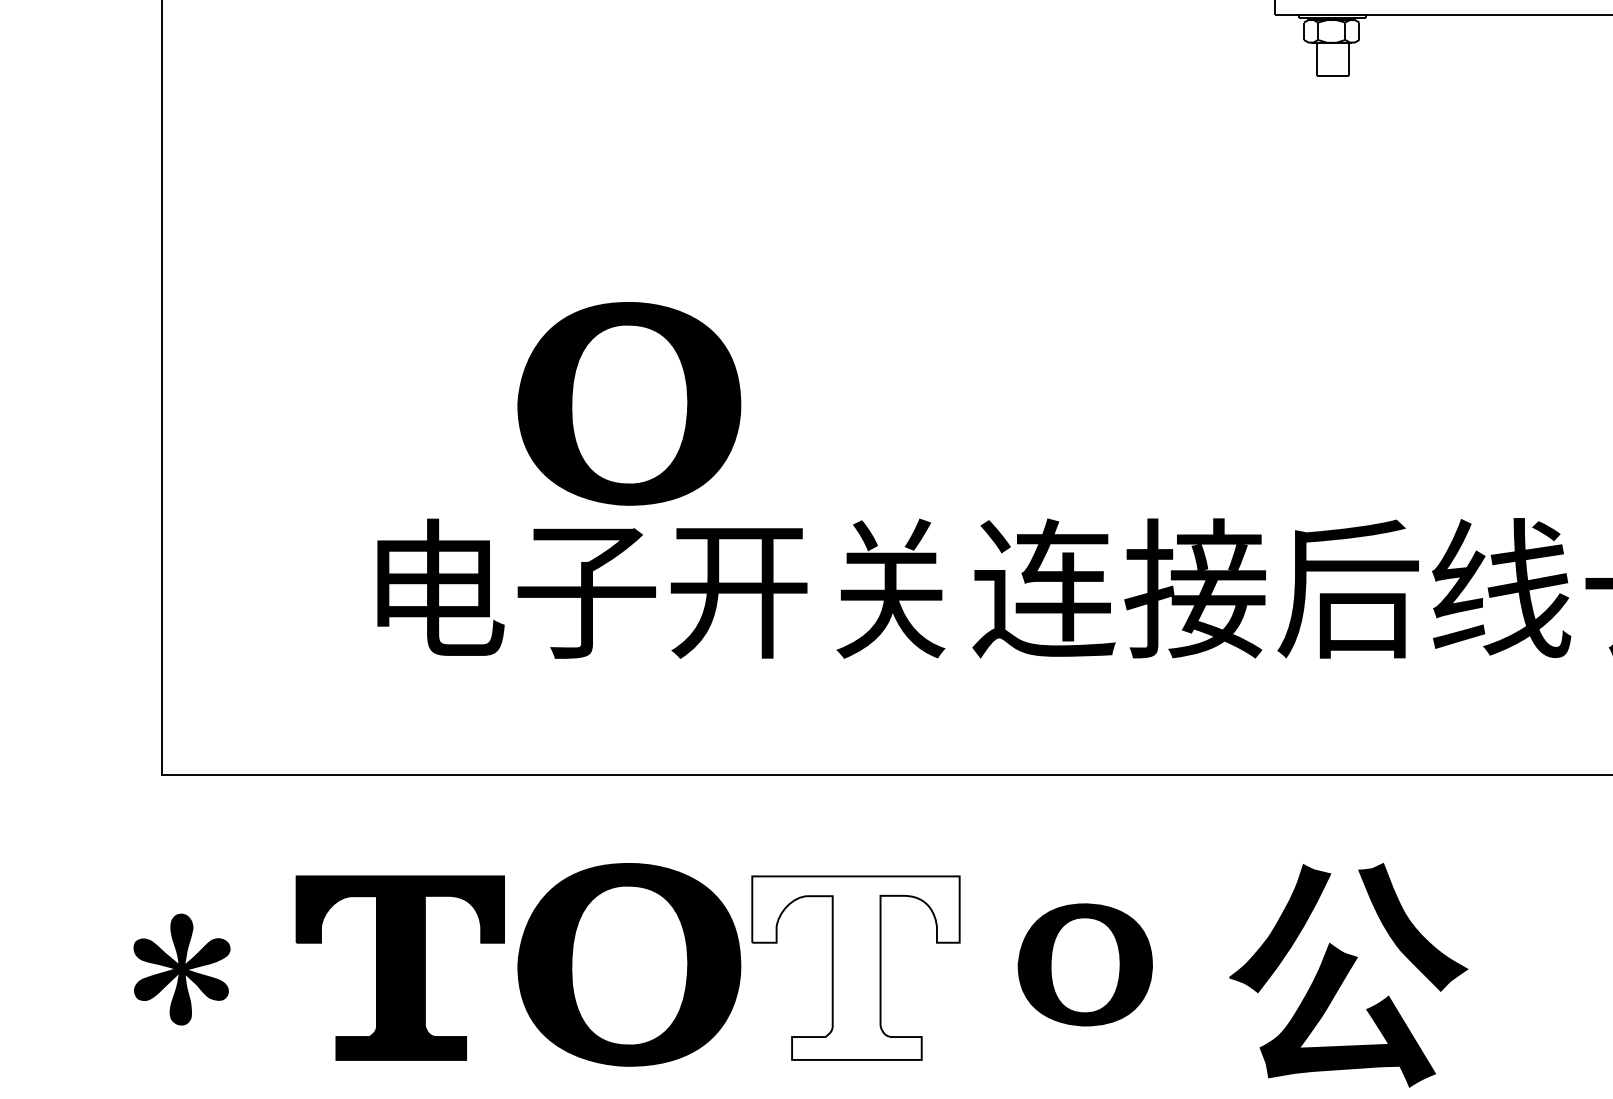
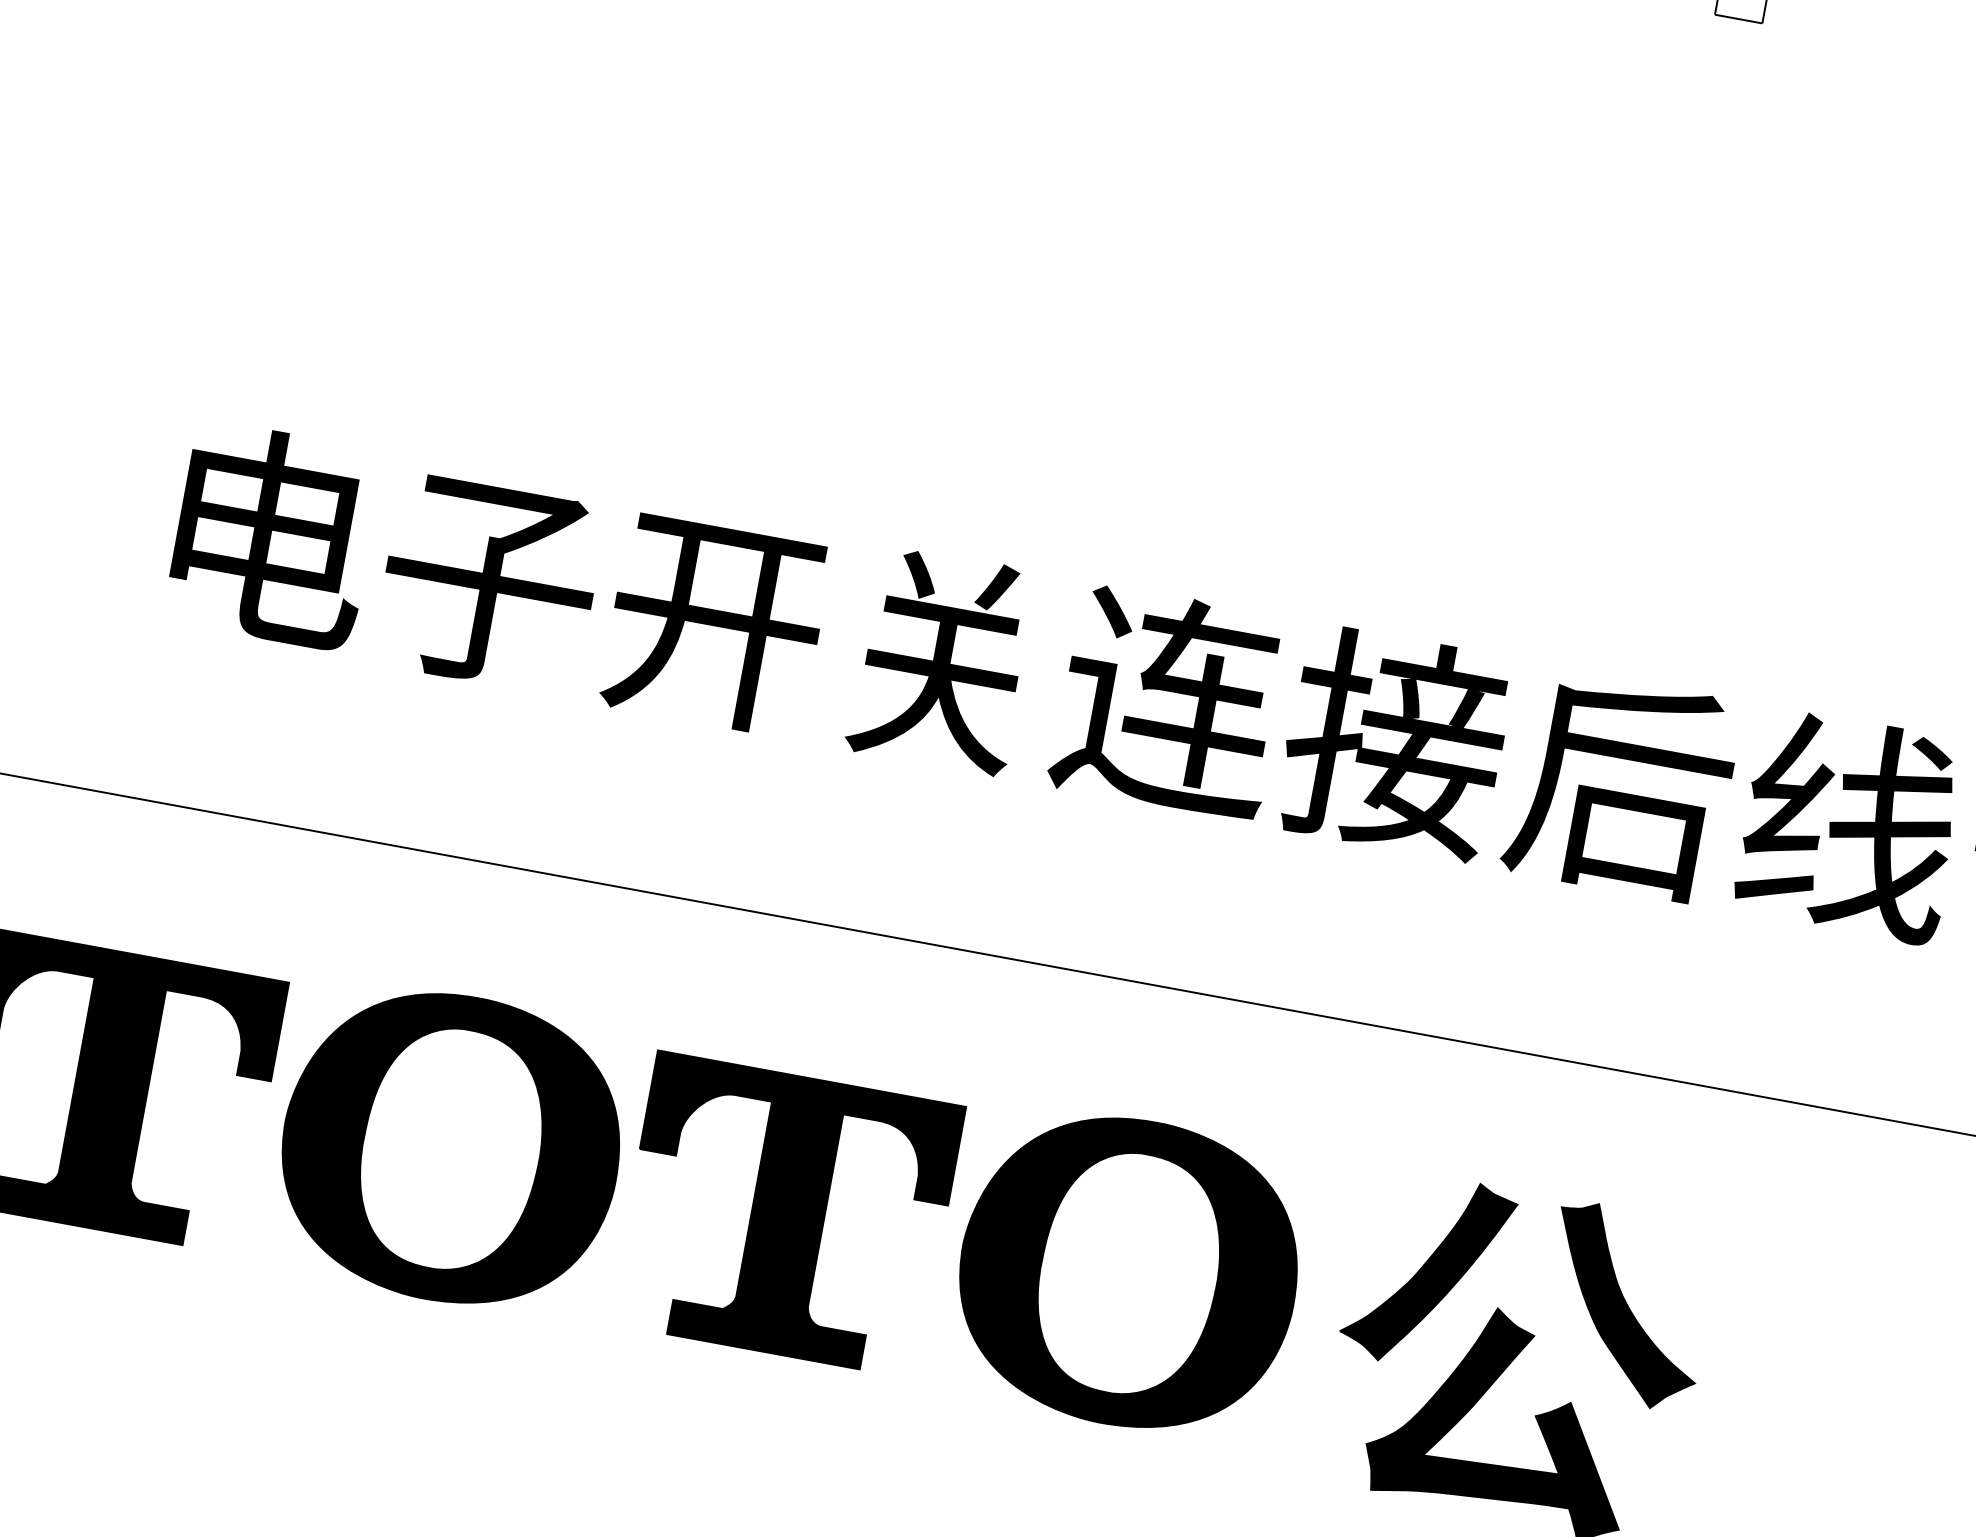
part: (629, 403) -> (604, 314), removed
part: (1085, 964) -> (1129, 1272), size x1.67
fill: (855, 967) -> (786, 1213), added

